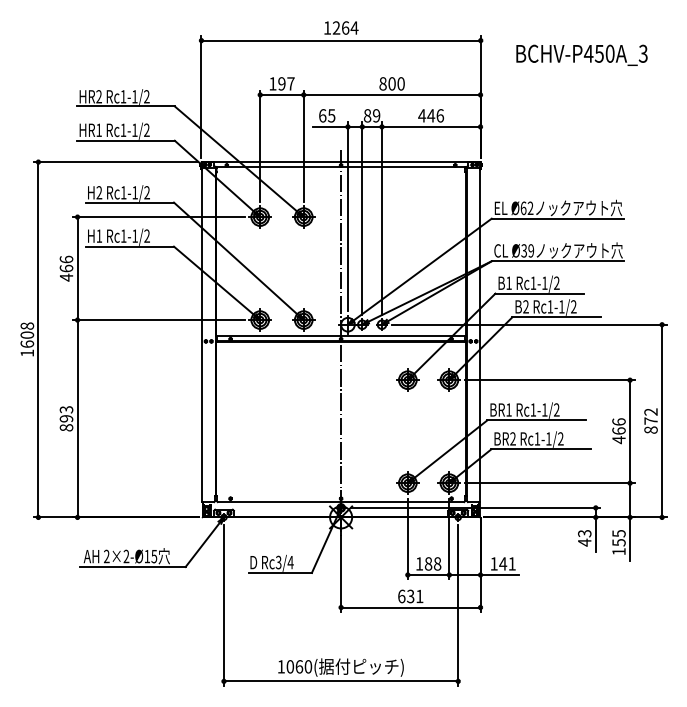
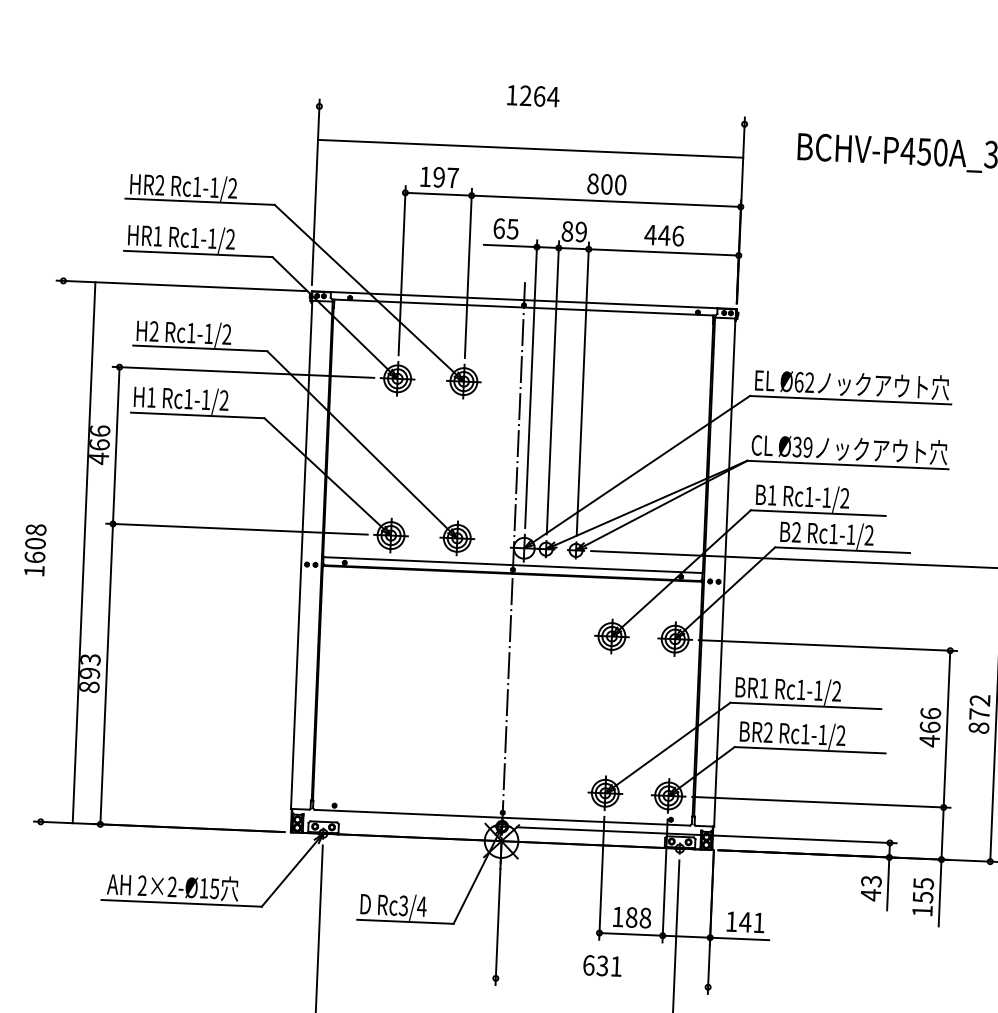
line: (340, 40) -> (529, 148), moved
line: (38, 339) -> (84, 552), moved
line: (410, 607) -> (601, 982), removed

